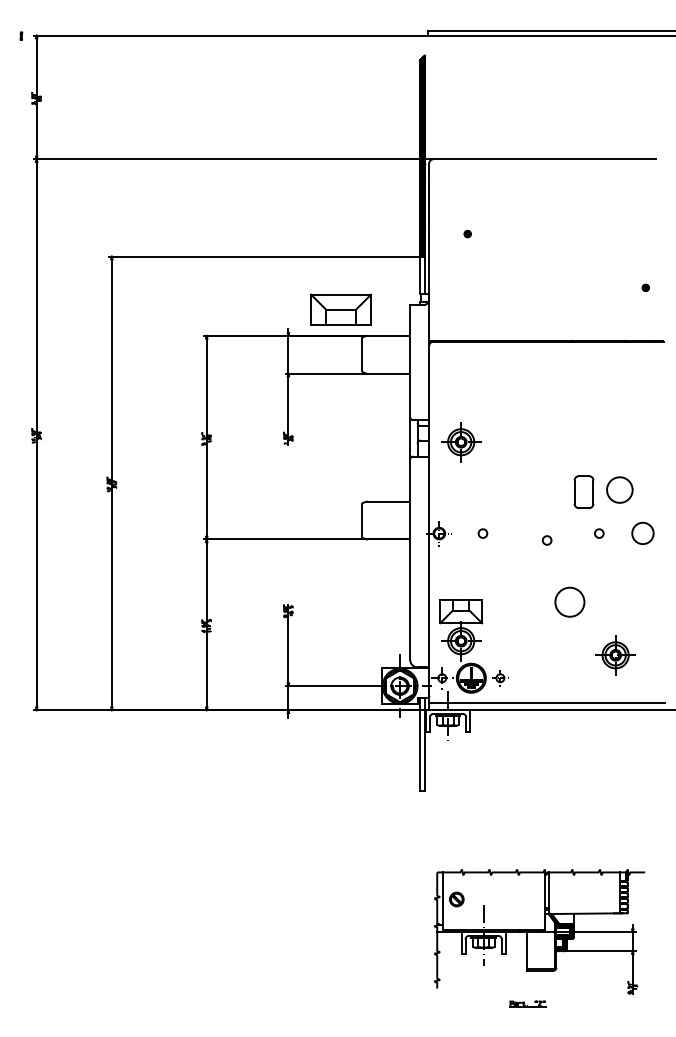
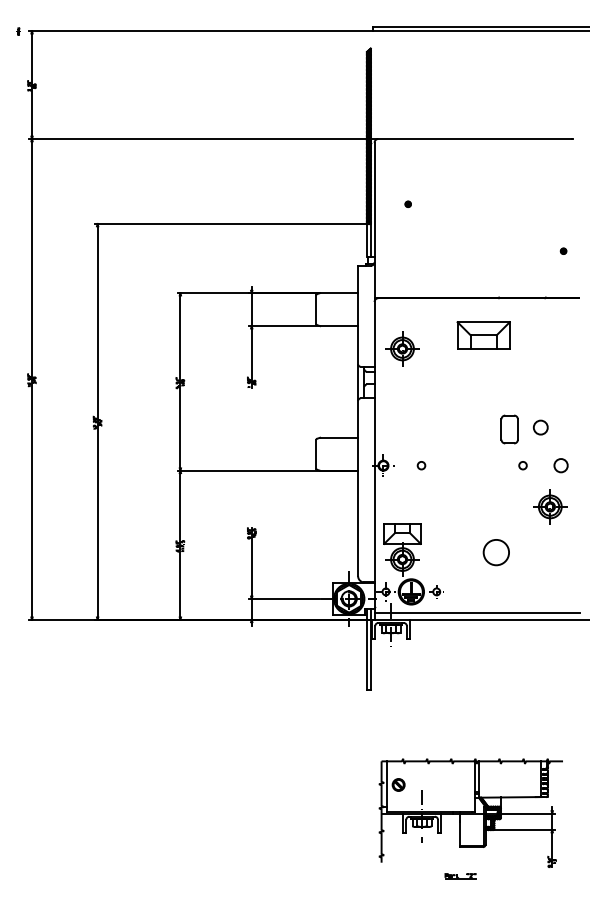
part: (340, 309) -> (483, 335), moved
part: (461, 441) -> (402, 348), moved
circle: (619, 489) -> (540, 427), size x0.62
circle: (642, 533) -> (560, 465), size x0.71
circle: (547, 540) -> (477, 471), removed
circle: (568, 602) -> (495, 552), moved
part: (615, 654) -> (550, 506), moved

